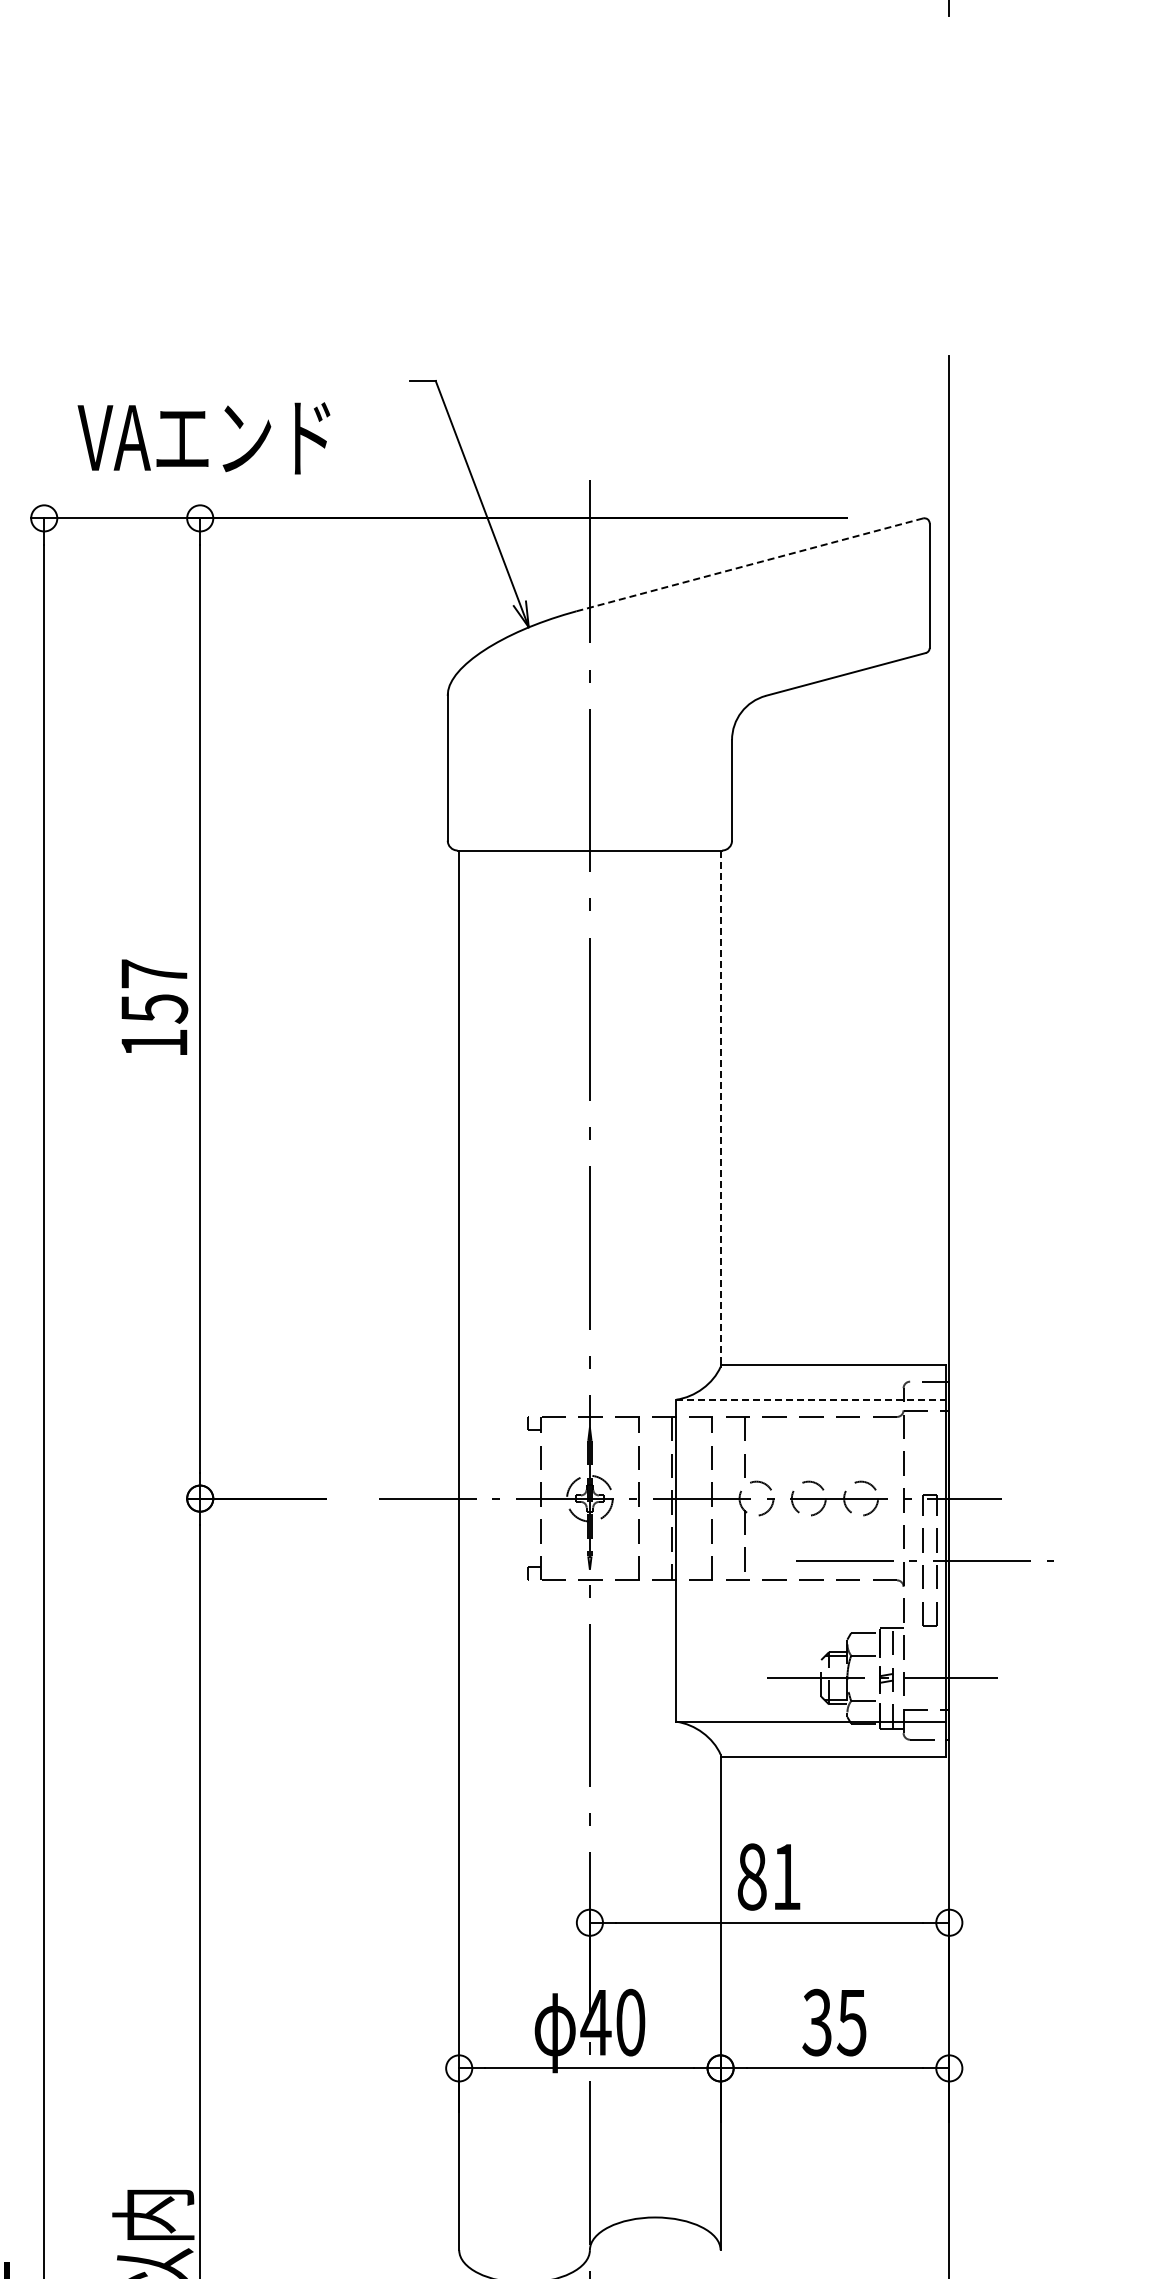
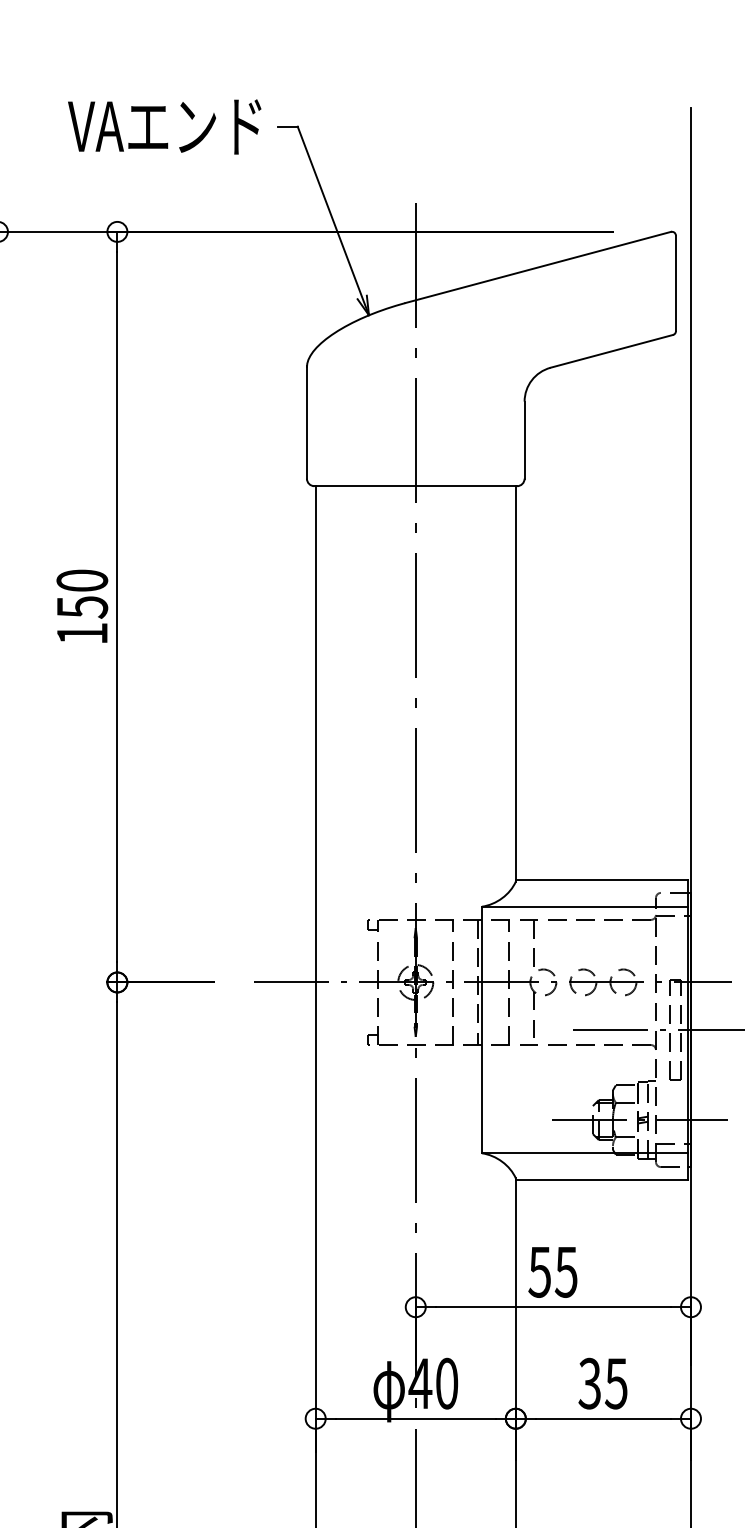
text: (203, 438) -> (164, 127), moved
line: (749, 564) -> (537, 267), dashed -> solid
text: (154, 973) -> (82, 580), 157 -> 150
line: (720, 1108) -> (515, 683), dashed -> solid
line: (811, 1399) -> (585, 906), dashed -> solid
text: (768, 1876) -> (552, 1271), 81 -> 55

